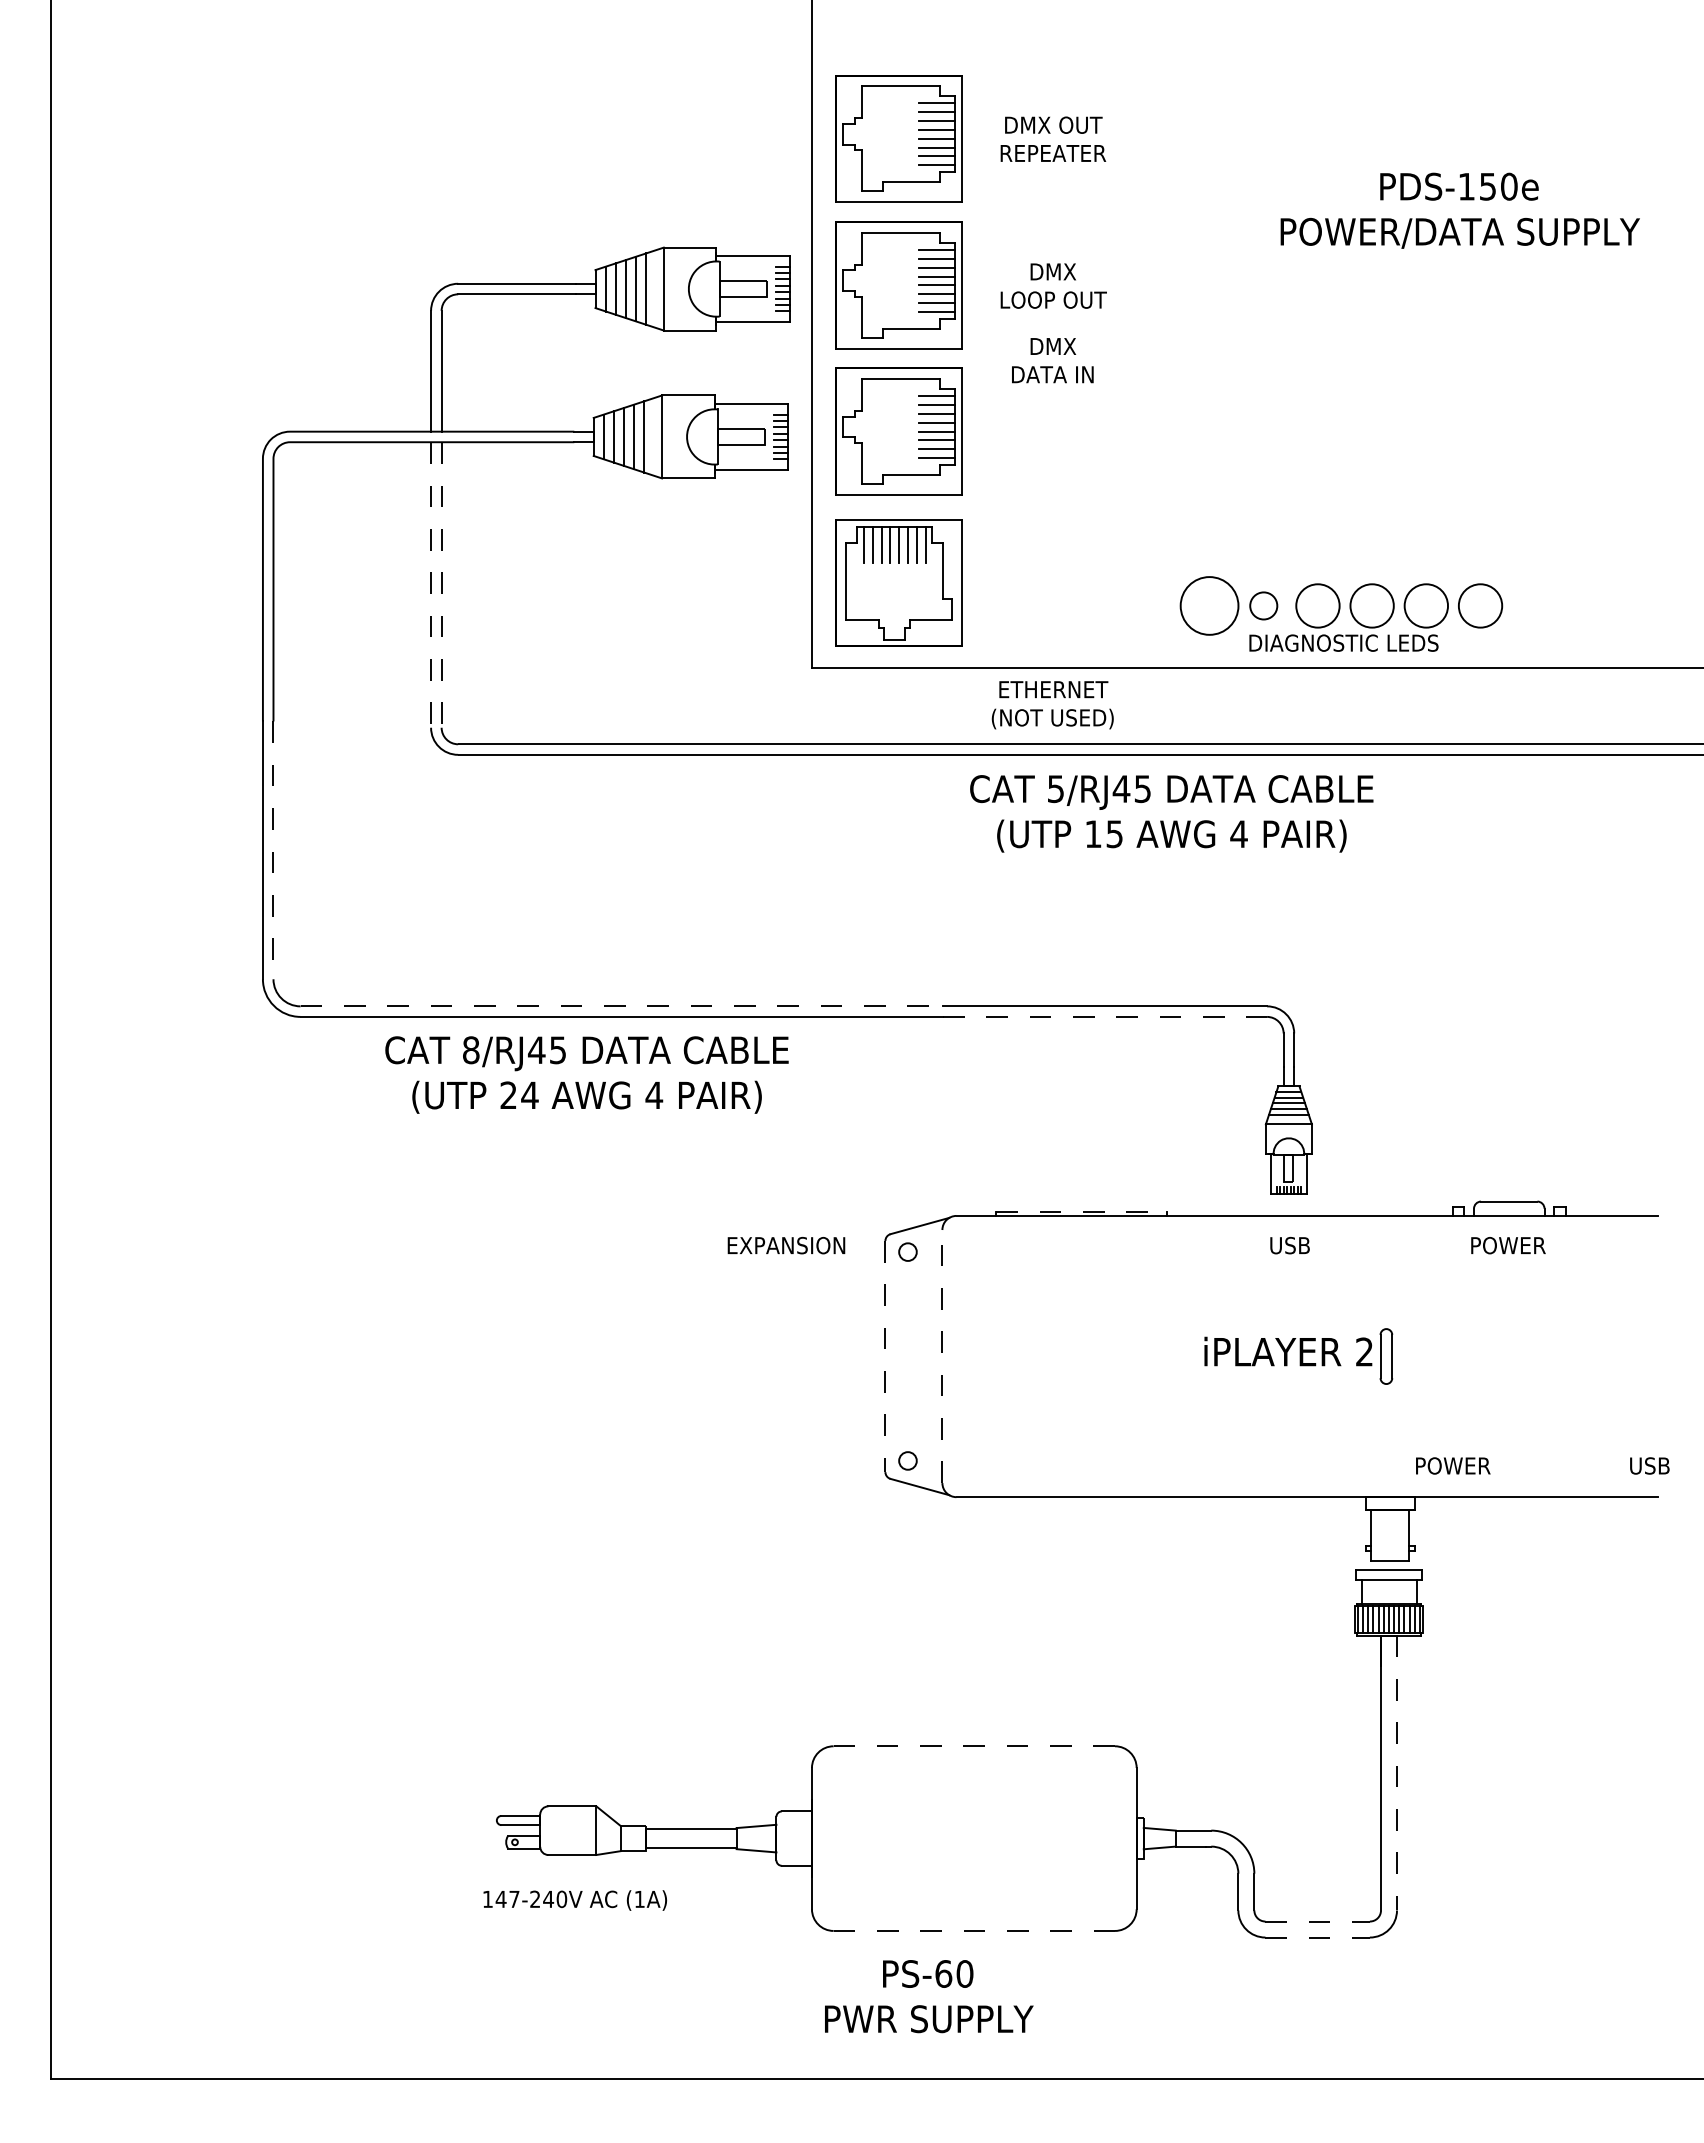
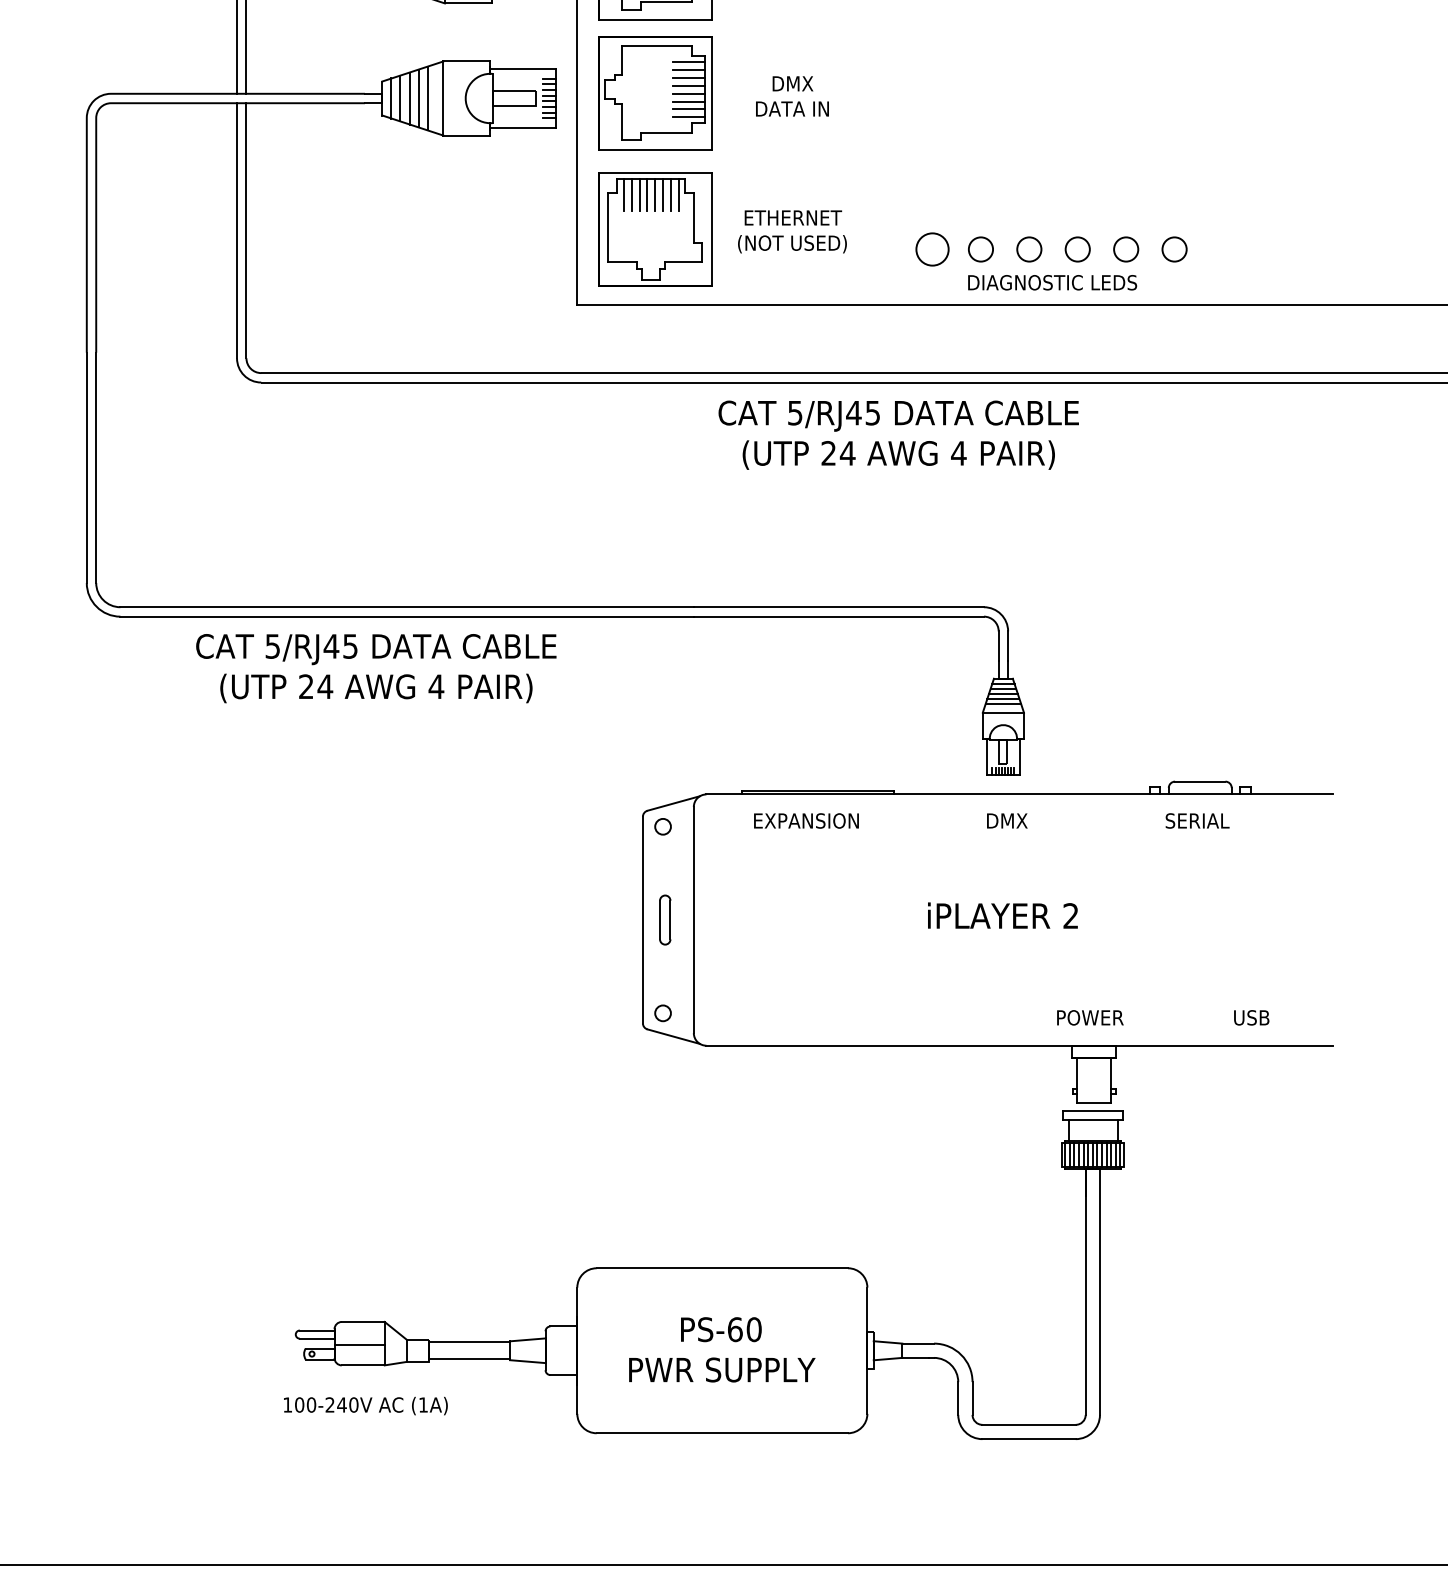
text: (1052, 360) -> (792, 96), moved
line: (431, 584) -> (237, 230), dashed -> solid
line: (441, 584) -> (246, 230), dashed -> solid
circle: (1209, 605) -> (932, 249), size x0.62
circle: (1317, 605) -> (1028, 249), size x0.62
circle: (1371, 605) -> (1077, 249), size x0.62
circle: (1425, 605) -> (1125, 249), size x0.62
circle: (1480, 605) -> (1174, 249), size x0.62
text: (1052, 705) -> (792, 232), moved
text: (1104, 834) -> (838, 453), 15 -> 24
line: (273, 850) -> (96, 467), dashed -> solid
line: (622, 1006) -> (408, 607), dashed -> solid
line: (1105, 1016) -> (839, 616), dashed -> solid
text: (471, 1050) -> (273, 646), 8/RJ45 -> 5/RJ45
line: (1082, 1211) -> (819, 790), dashed -> solid
text: (786, 1245) -> (806, 820), moved
text: (1292, 1245) -> (1006, 820), USB -> DMX
text: (1507, 1245) -> (1198, 820), POWER -> SERIAL
line: (885, 1356) -> (643, 920), dashed -> solid
line: (942, 1356) -> (693, 920), dashed -> solid
part: (1386, 1356) -> (665, 920), moved
text: (1453, 1465) -> (1090, 1017), moved
text: (1649, 1465) -> (1251, 1017), moved
line: (974, 1746) -> (722, 1268), dashed -> solid
line: (1397, 1773) -> (1100, 1292), dashed -> solid
line: (568, 1832) -> (359, 1345), added
text: (507, 1899) -> (305, 1405), 147-240V -> 100-240V
line: (1318, 1921) -> (1029, 1424), dashed -> solid
line: (974, 1930) -> (722, 1432), dashed -> solid
line: (1318, 1937) -> (1029, 1439), dashed -> solid
text: (929, 1996) -> (722, 1349), moved

